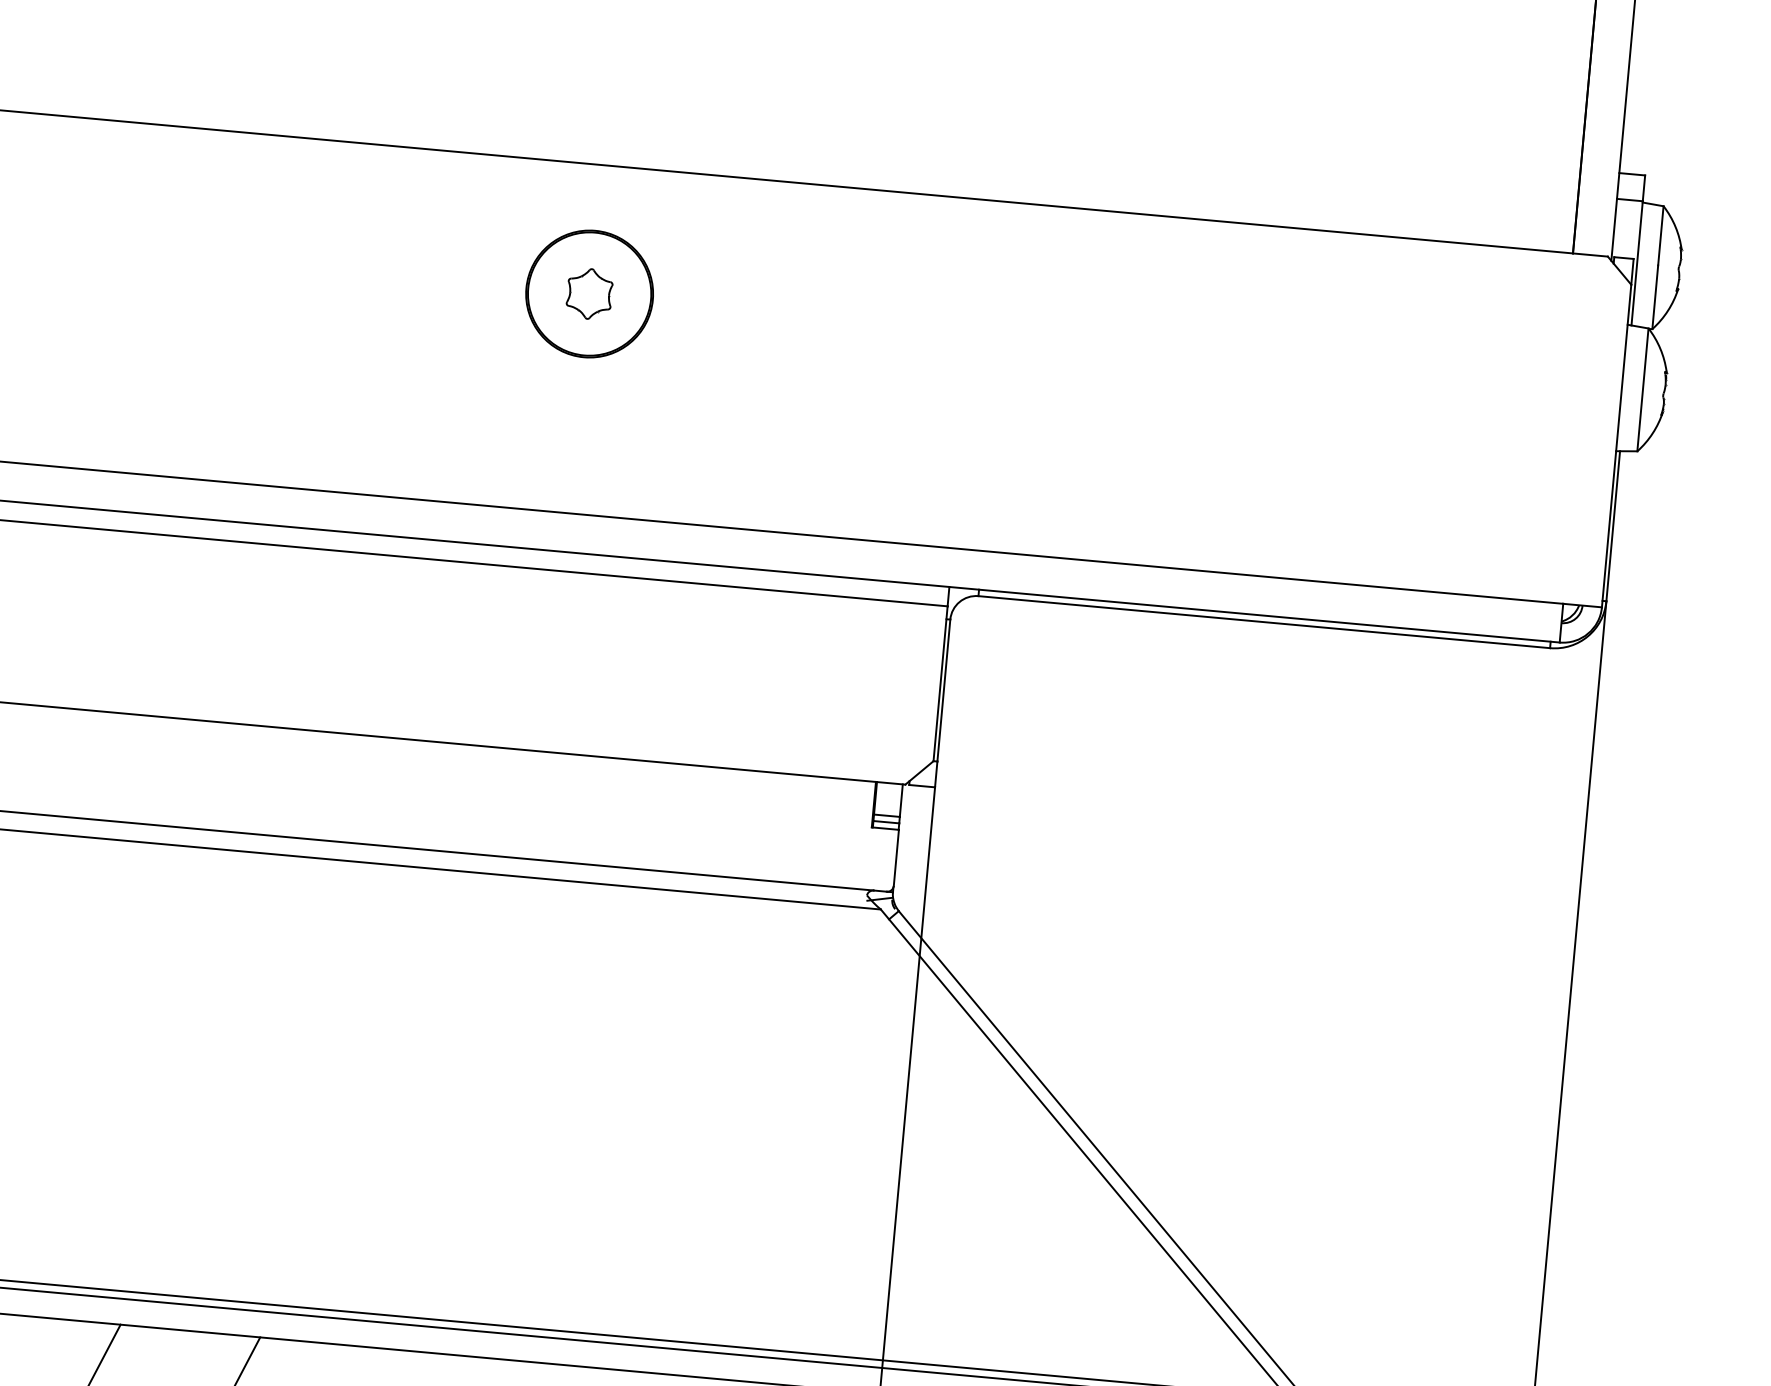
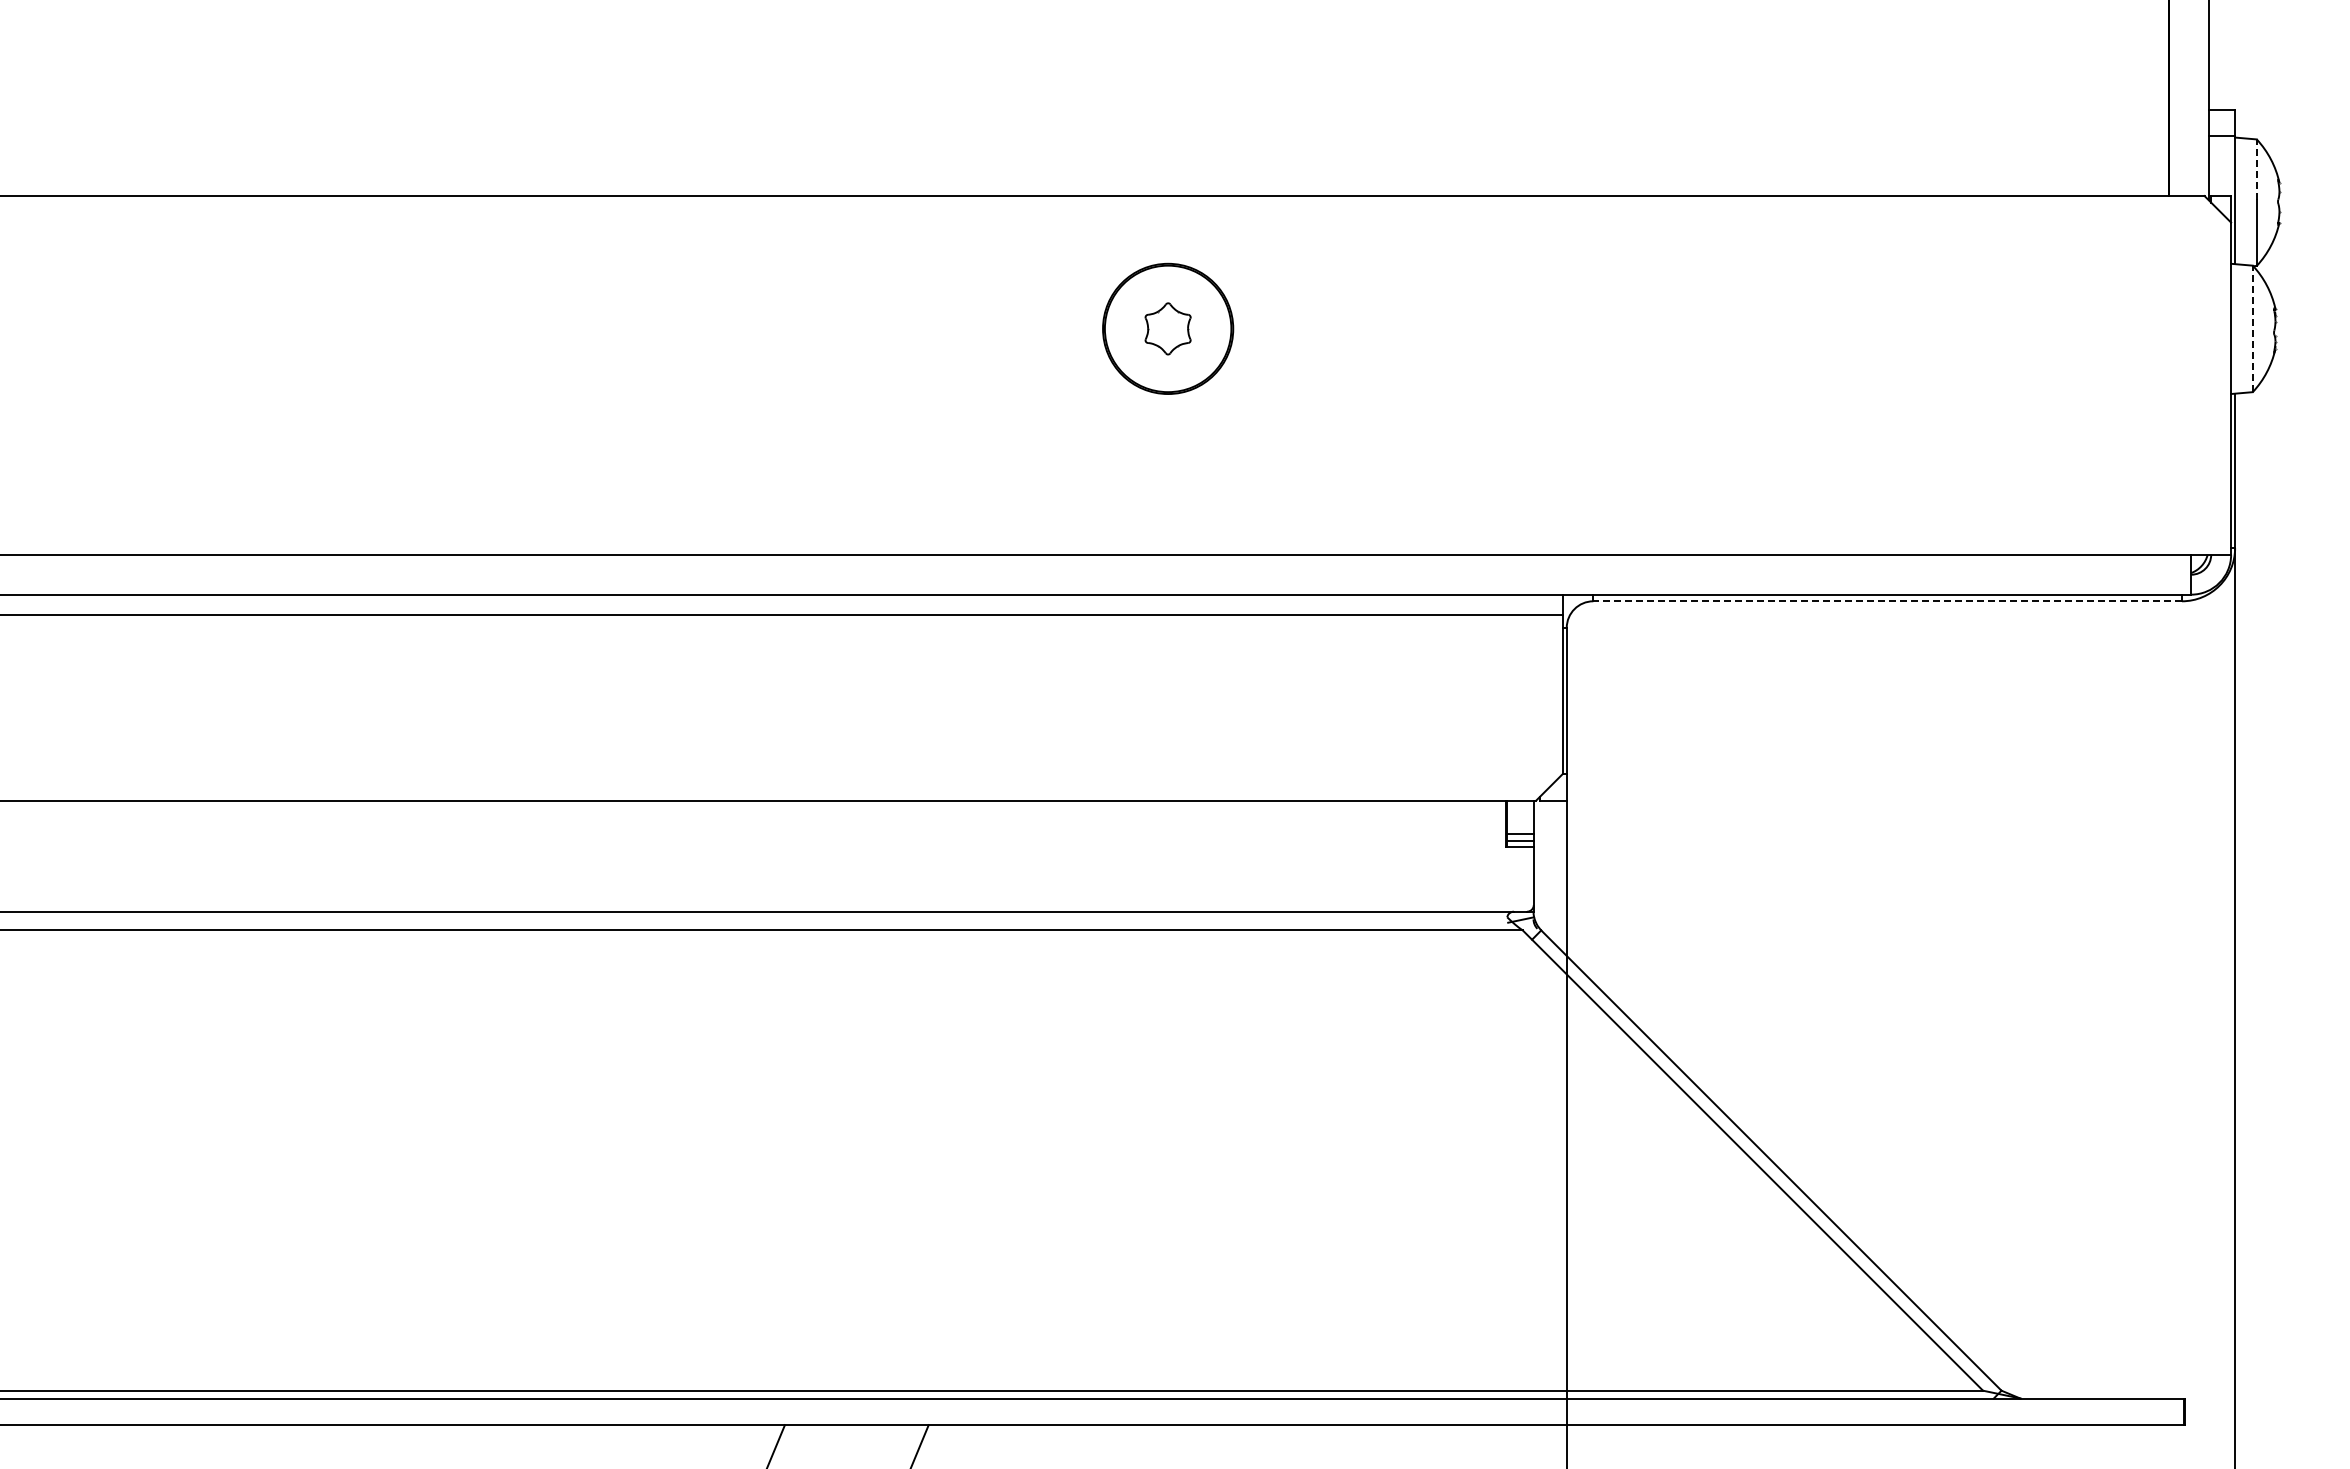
line: (1660, 235) -> (2256, 169), solid -> dashed
line: (1642, 389) -> (2252, 328), solid -> dashed
line: (1264, 622) -> (1887, 601), solid -> dashed

